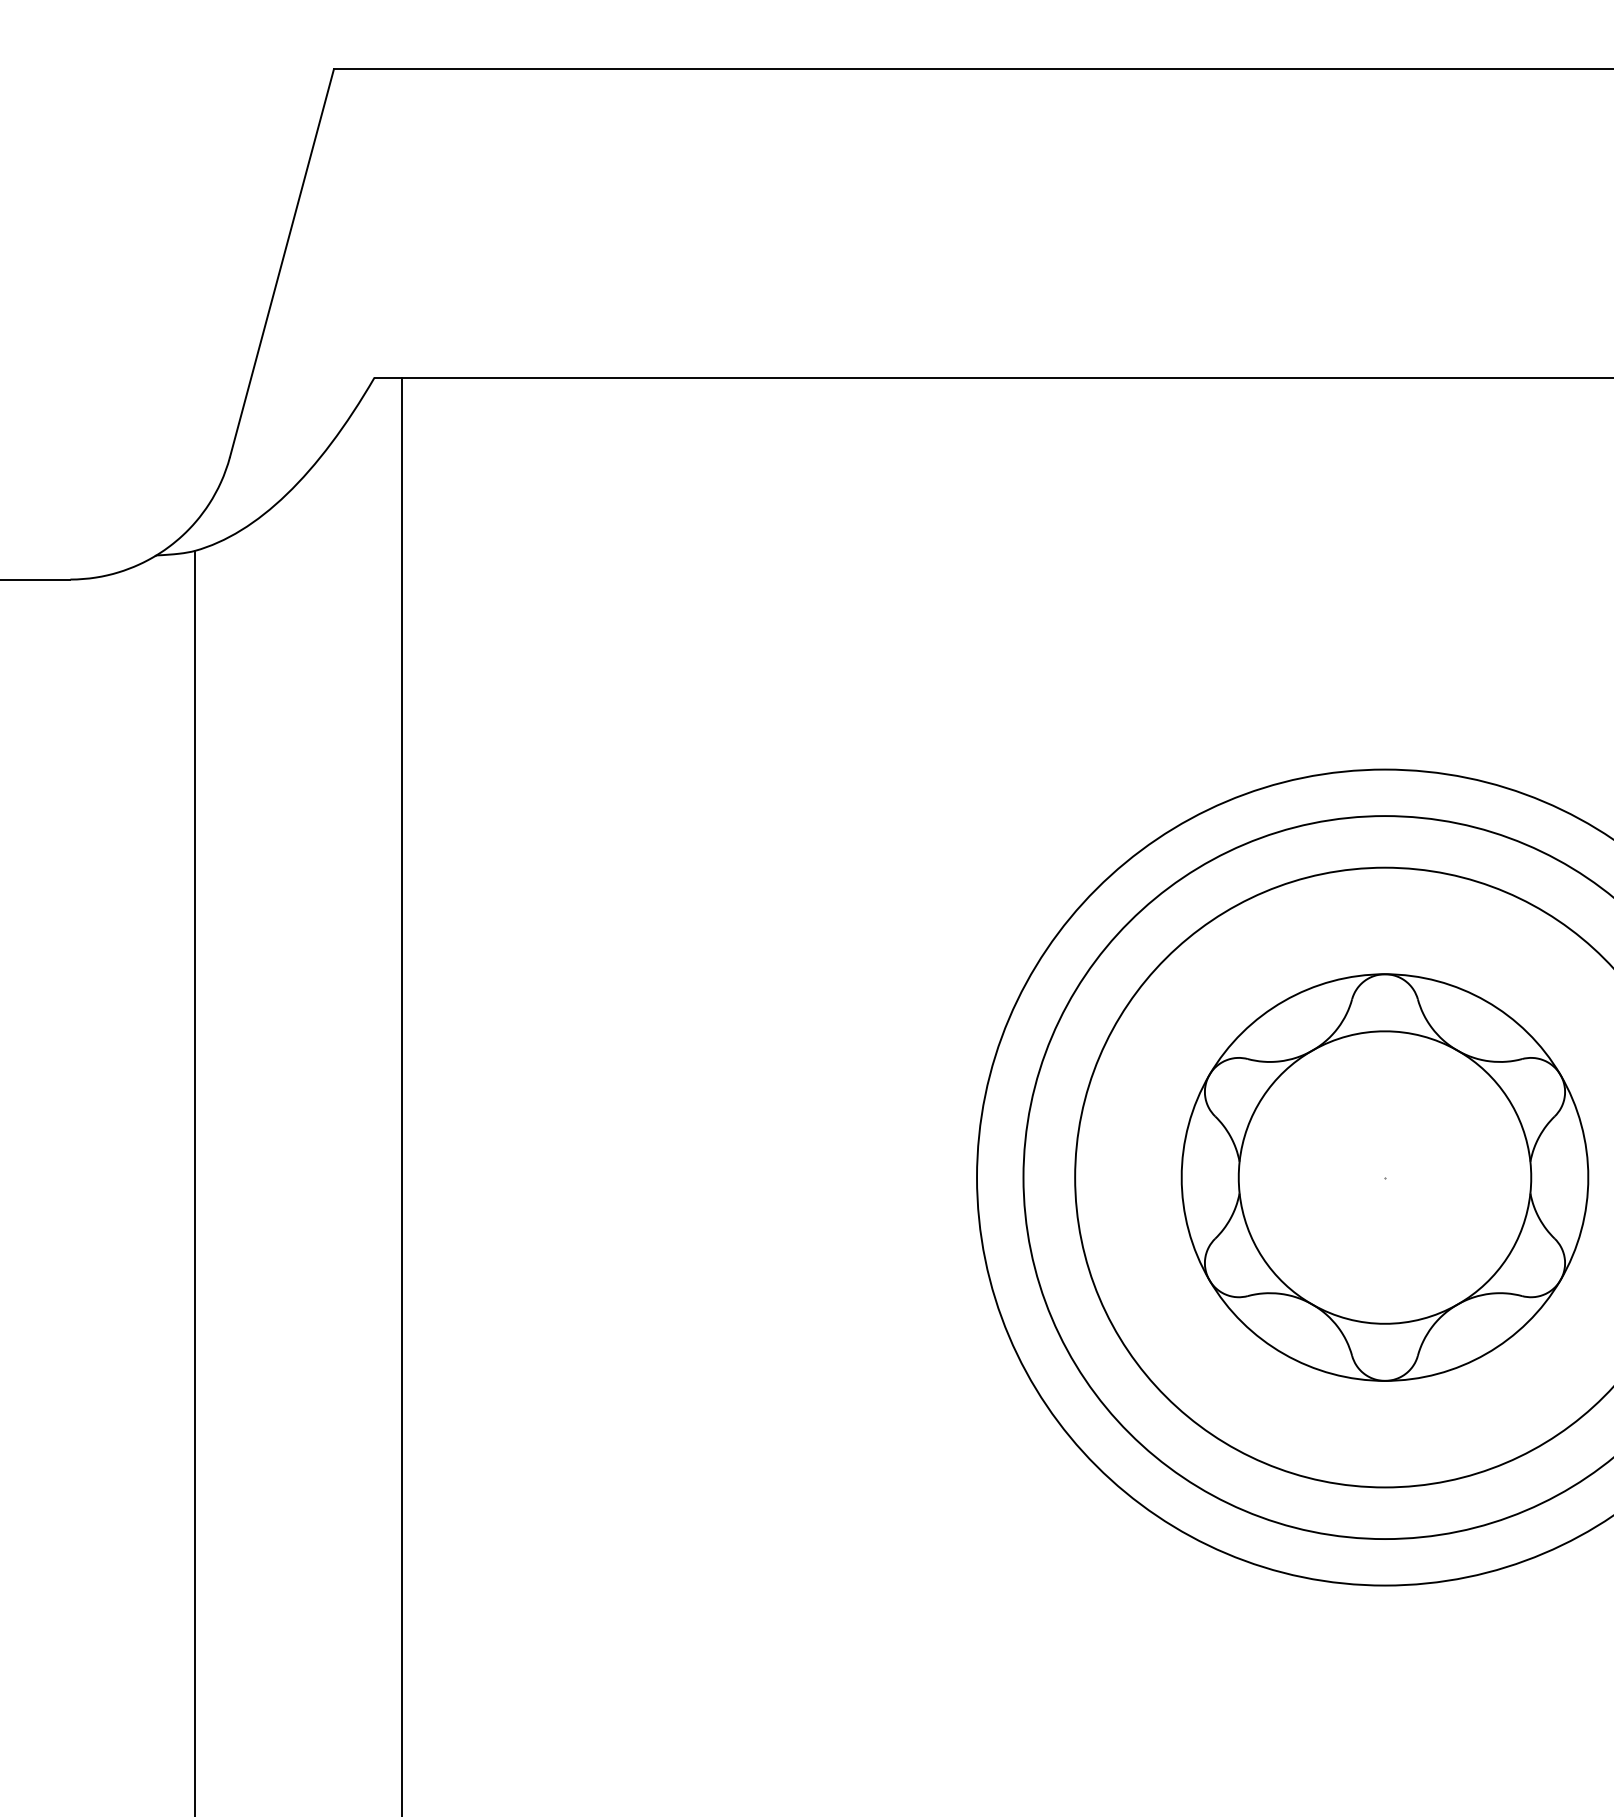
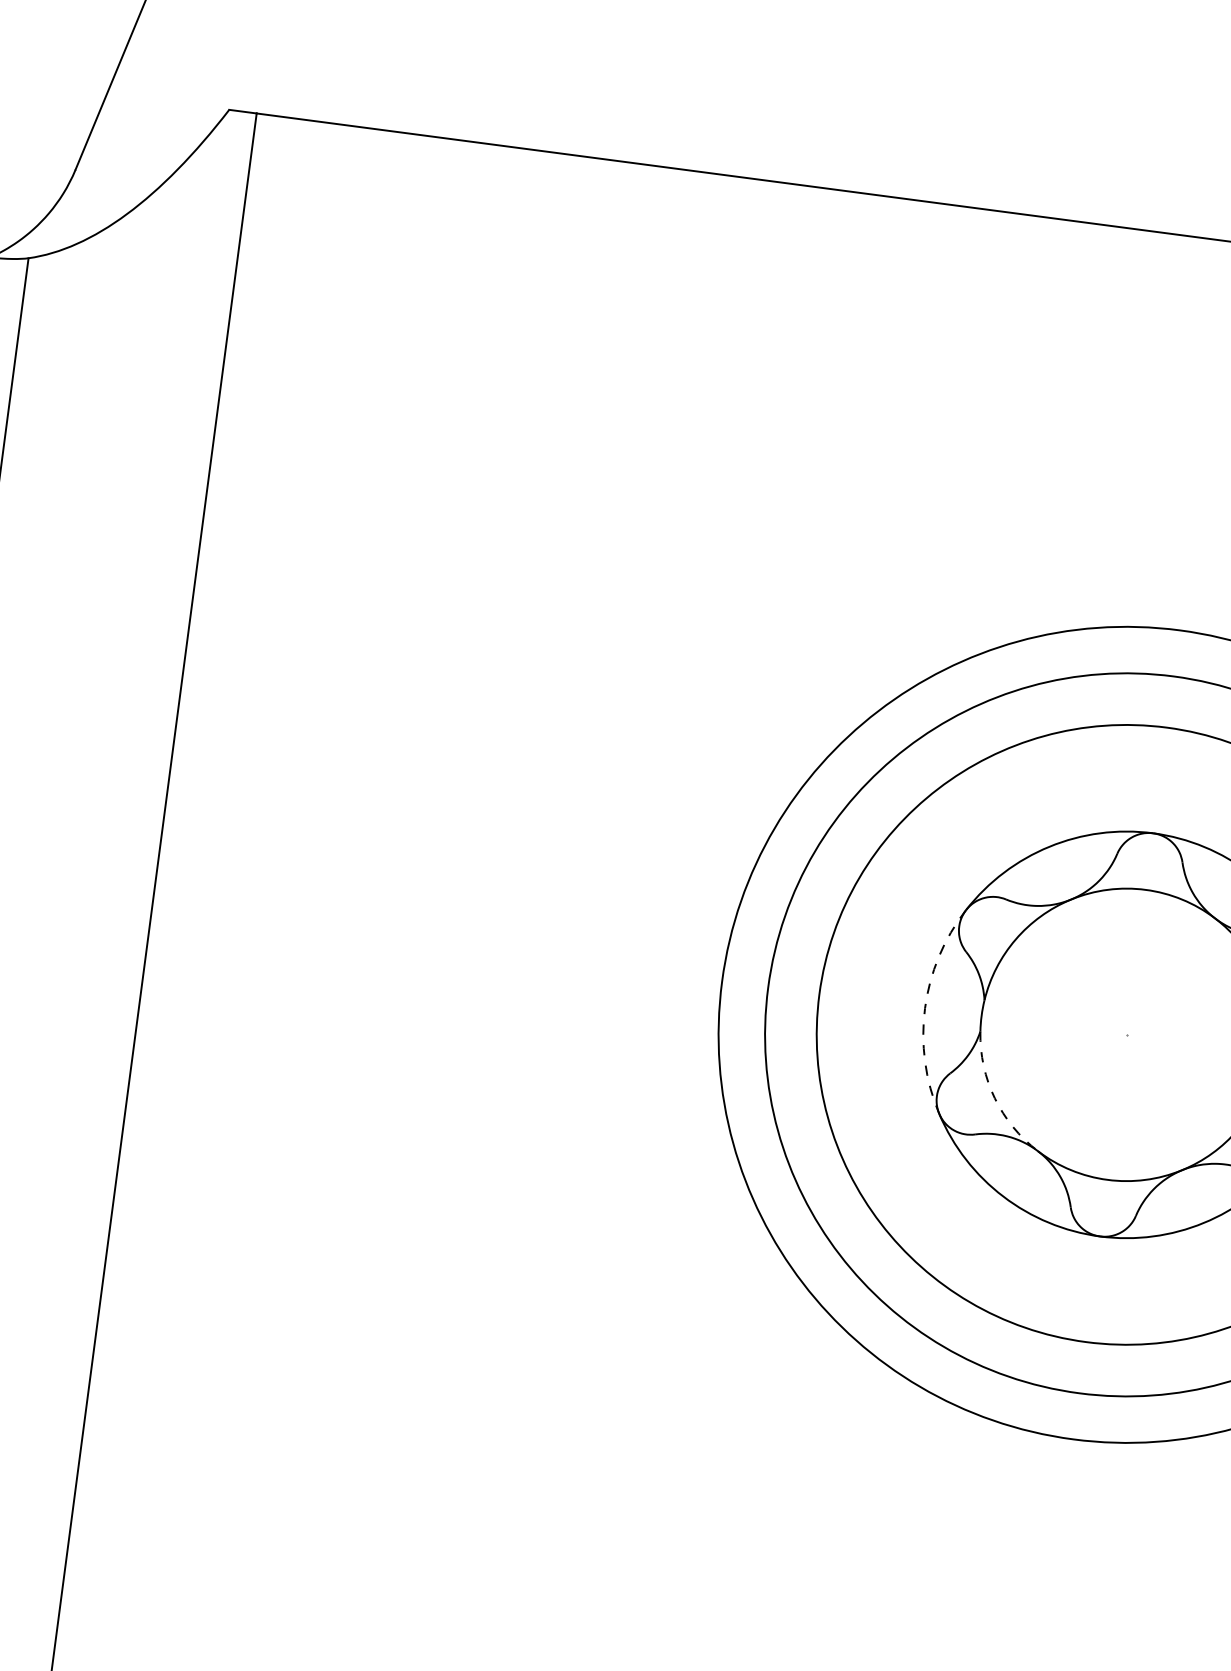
arc: (1181, 1177) -> (924, 1008), solid -> dashed
arc: (1262, 1257) -> (994, 1098), solid -> dashed

